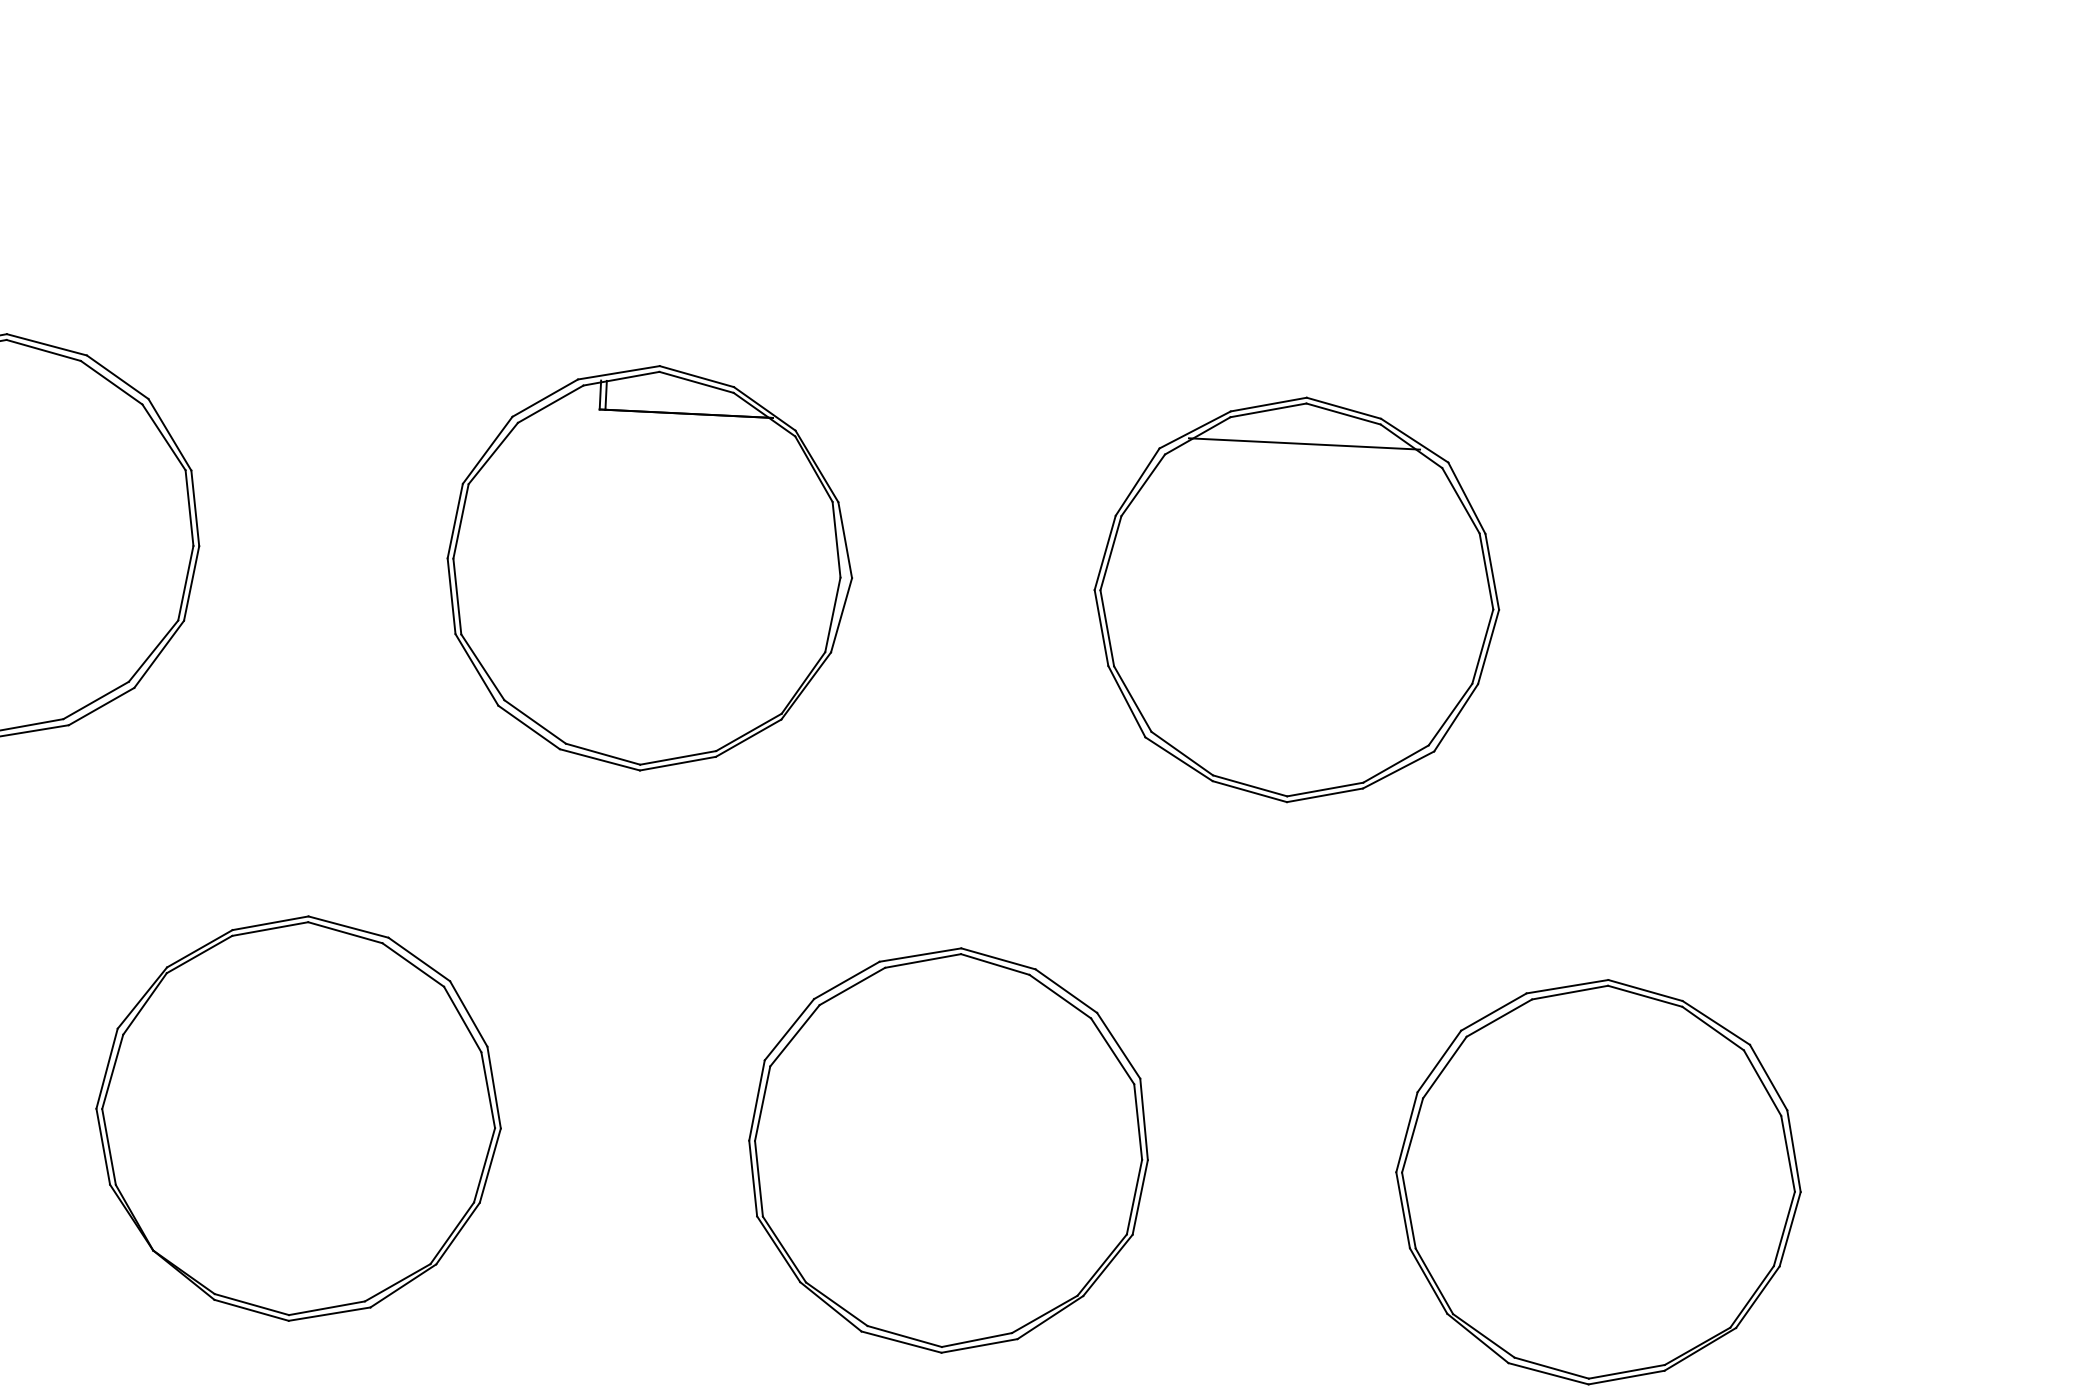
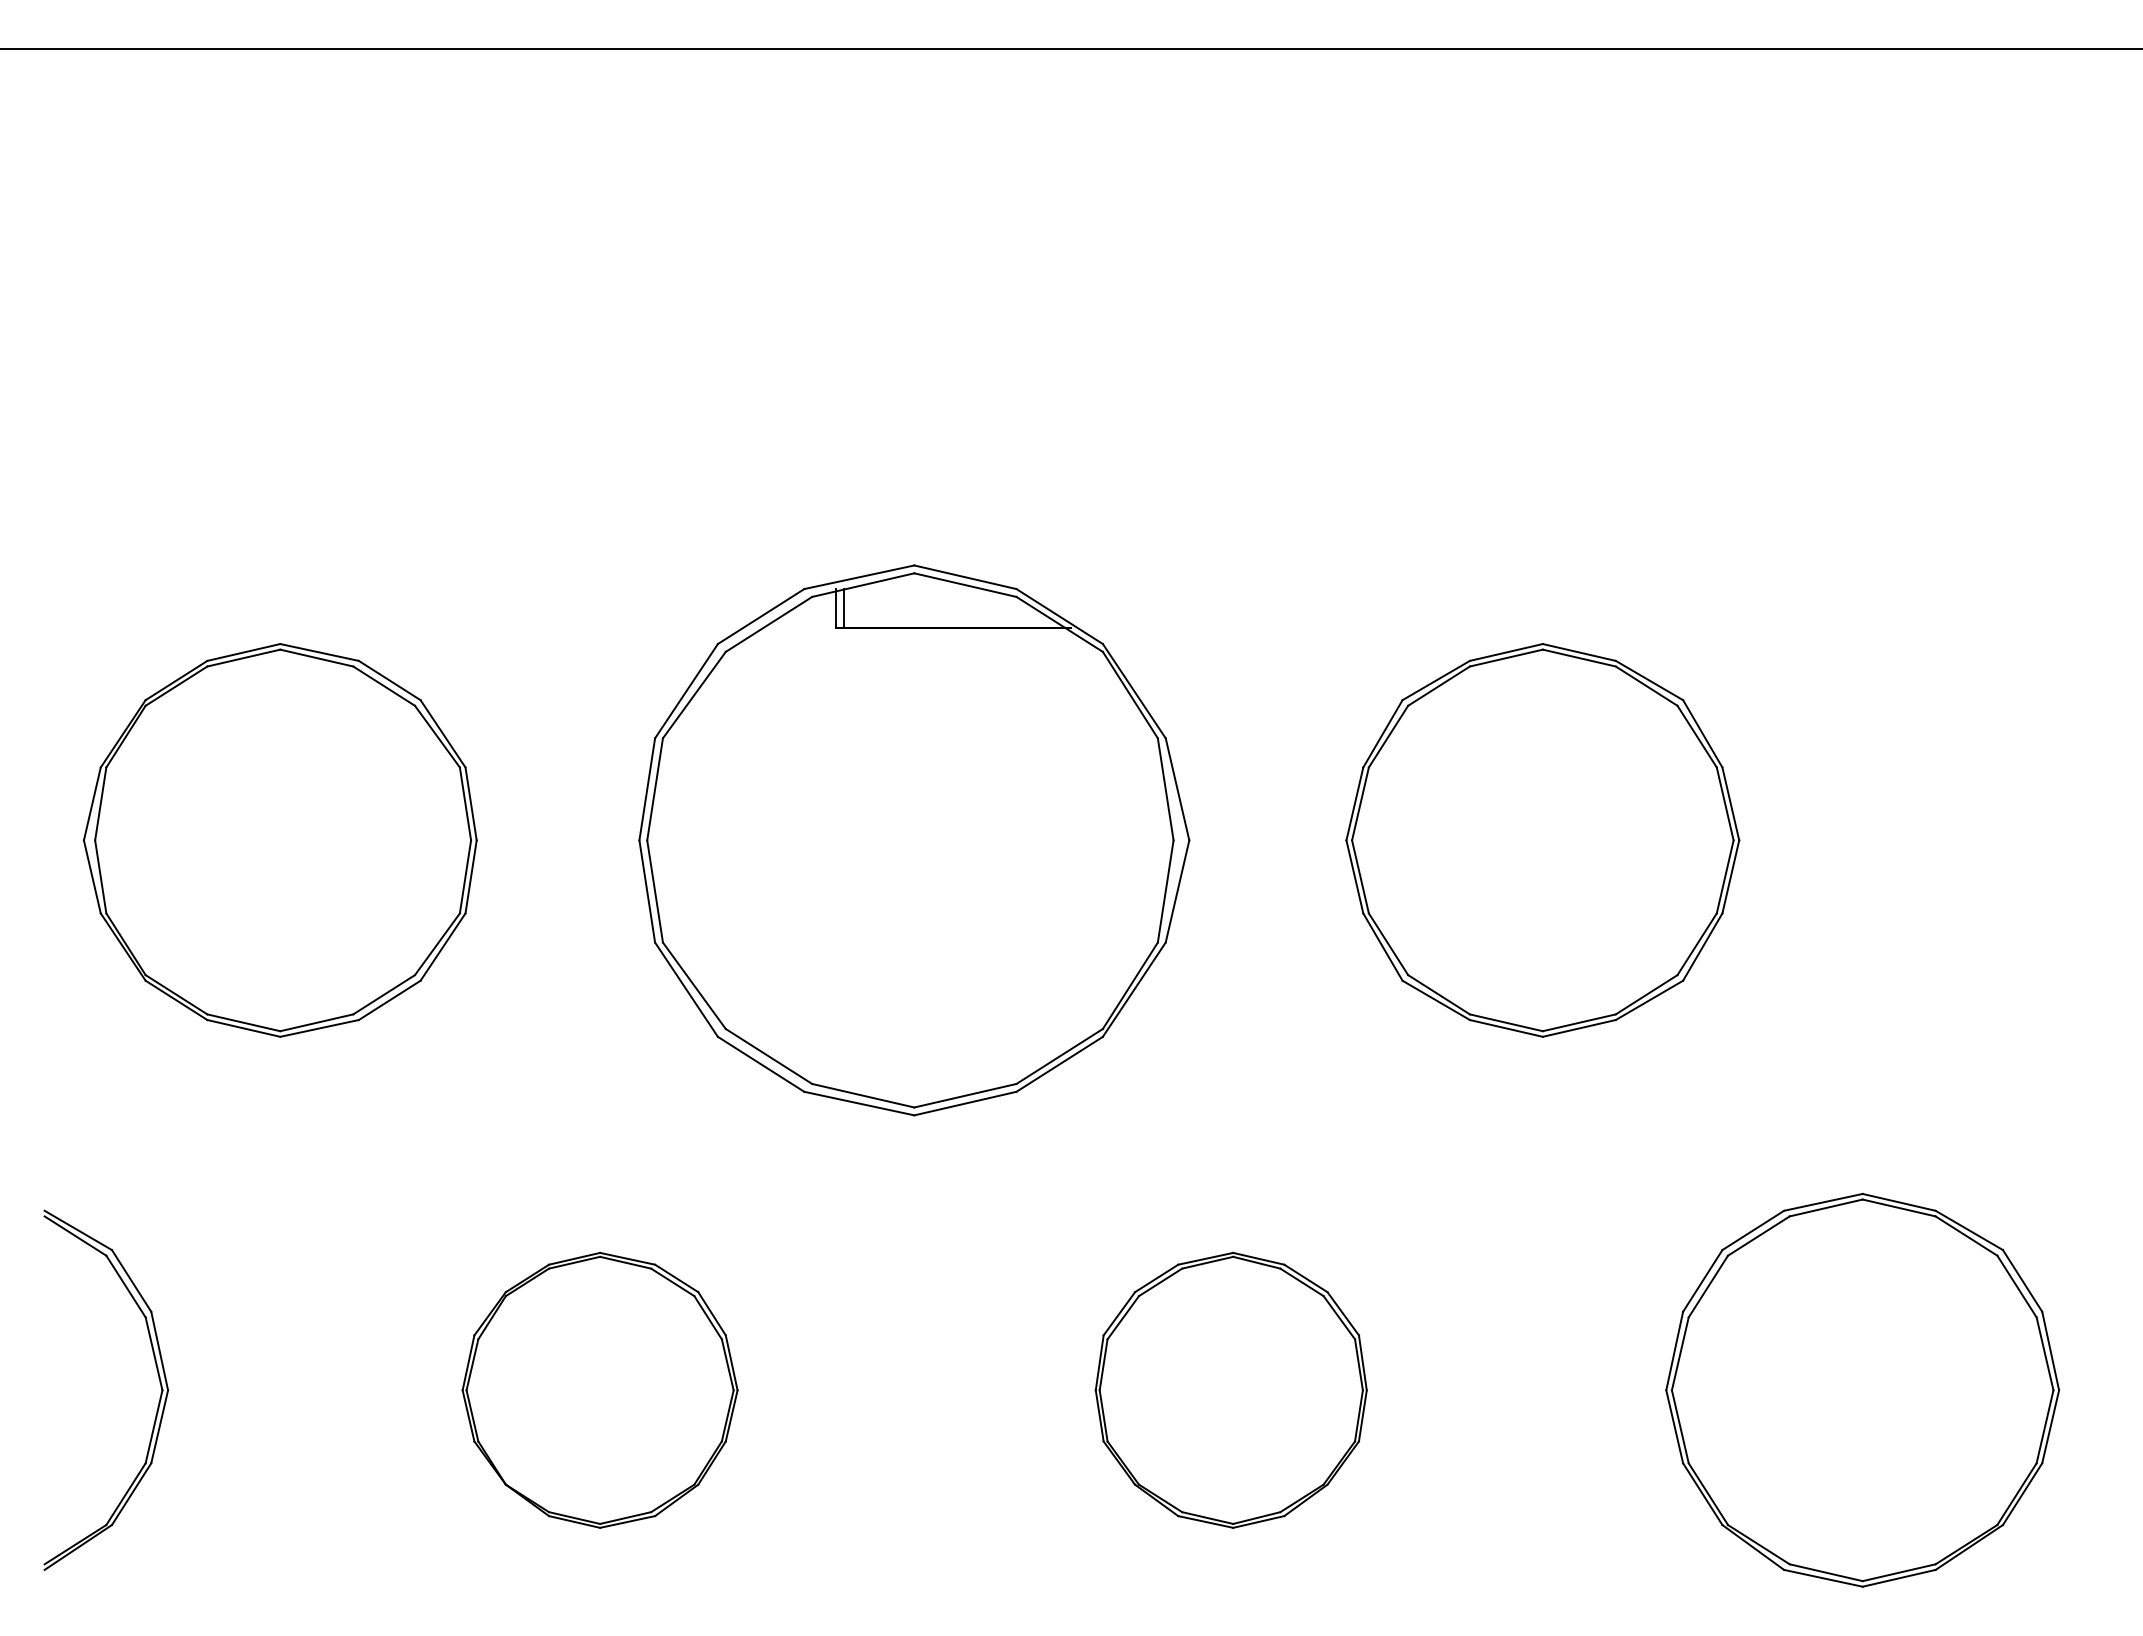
line: (1304, 443) -> (1542, 688), removed
part: (649, 568) -> (914, 840), size x1.4
part: (297, 1118) -> (599, 1390), size x0.7
part: (947, 1150) -> (1230, 1390), size x0.7

